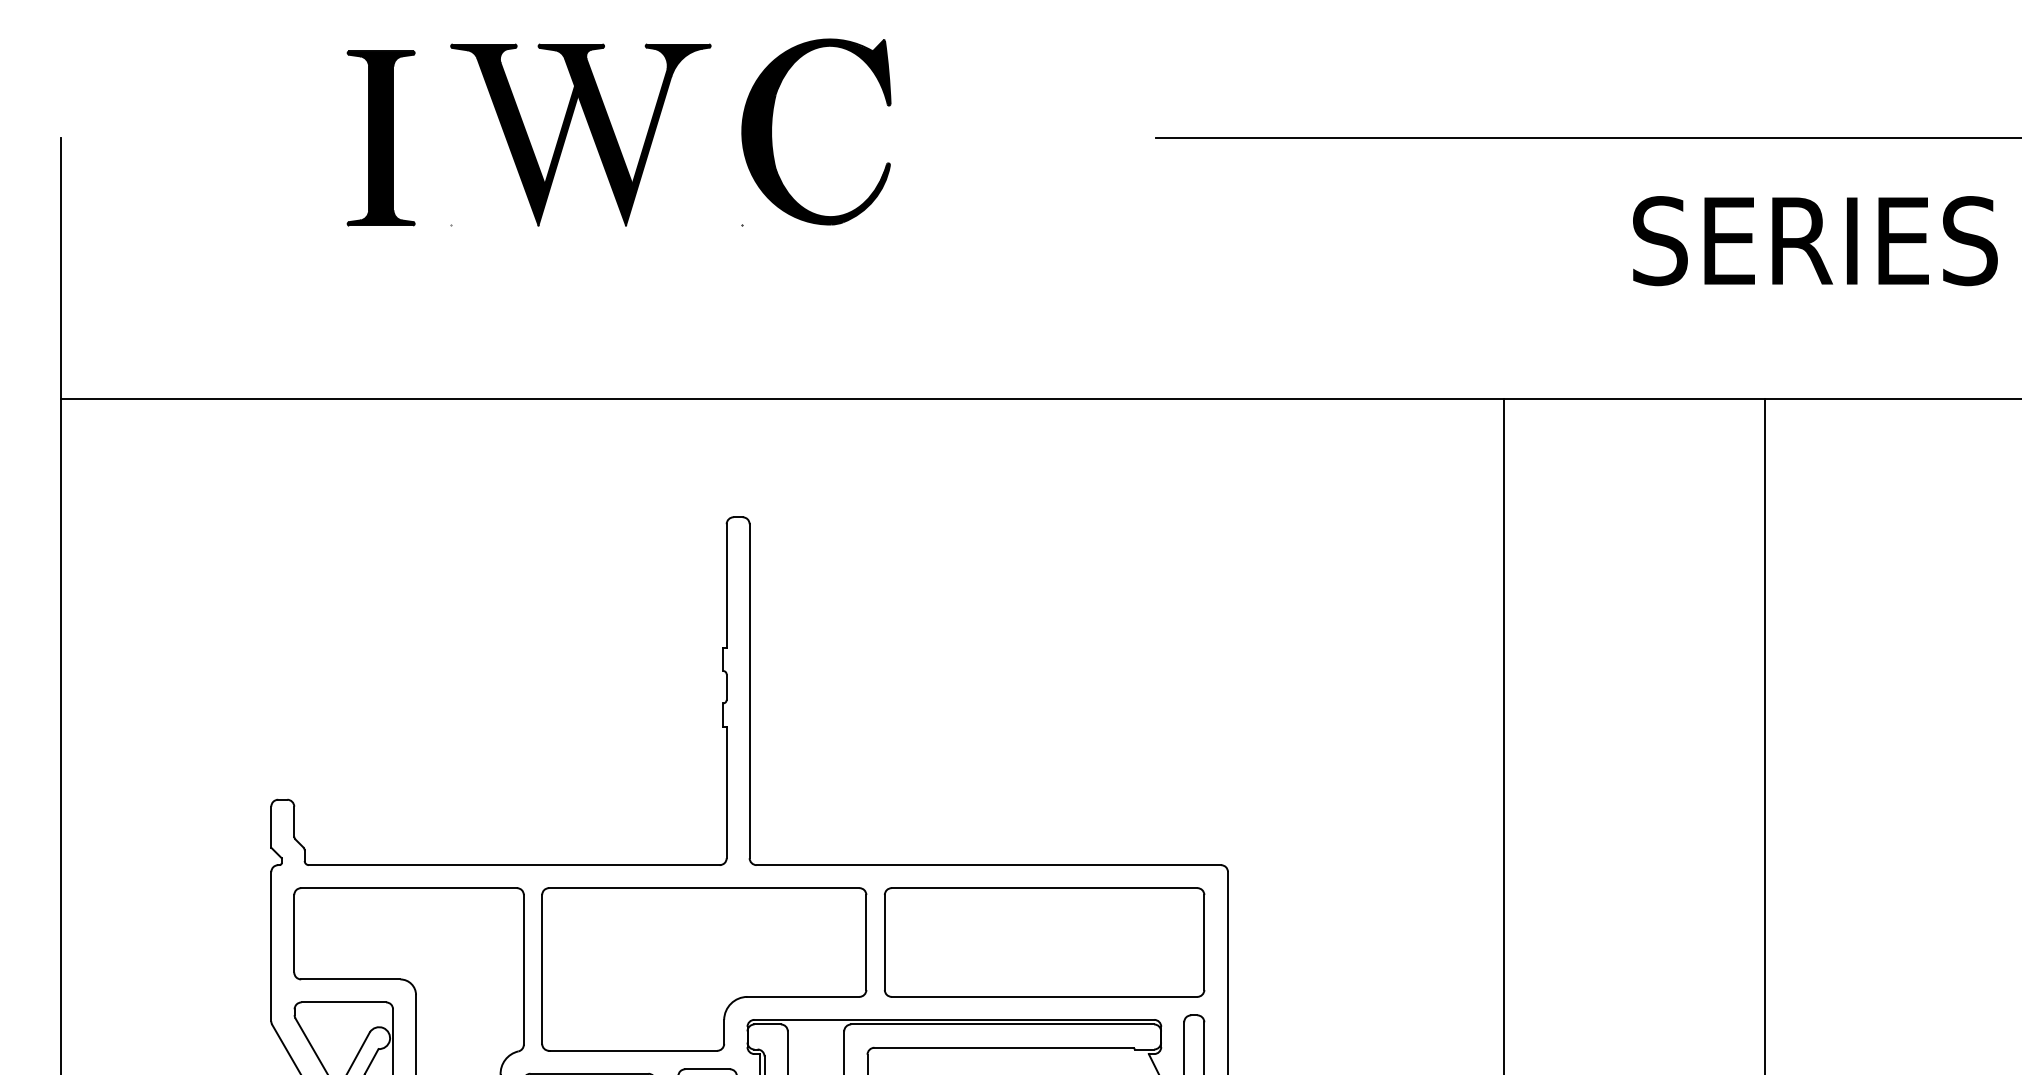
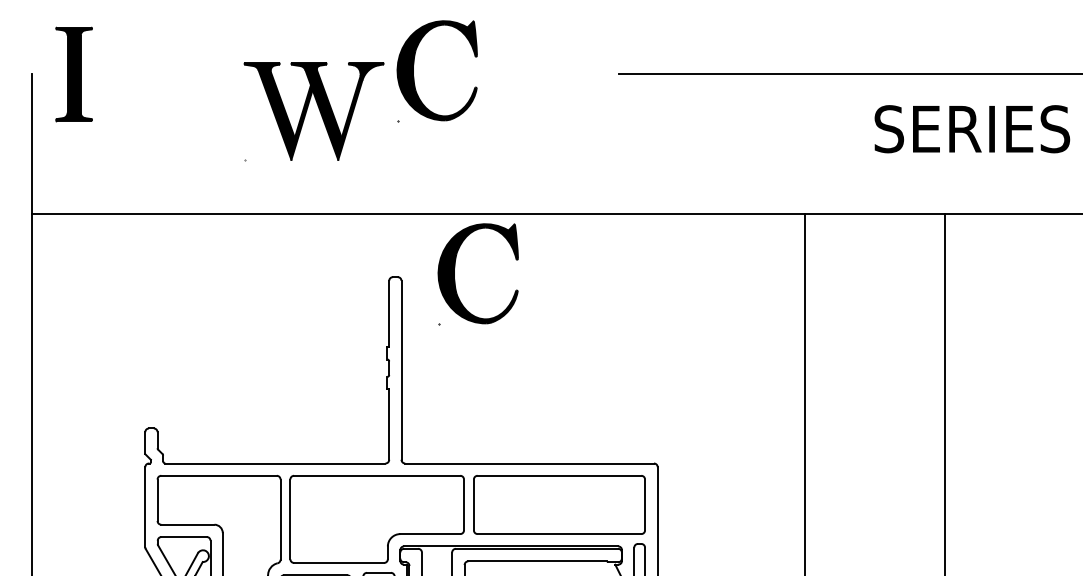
part: (579, 135) -> (313, 111), moved
part: (379, 138) -> (73, 74), moved
part: (850, 521) -> (455, 279), added

